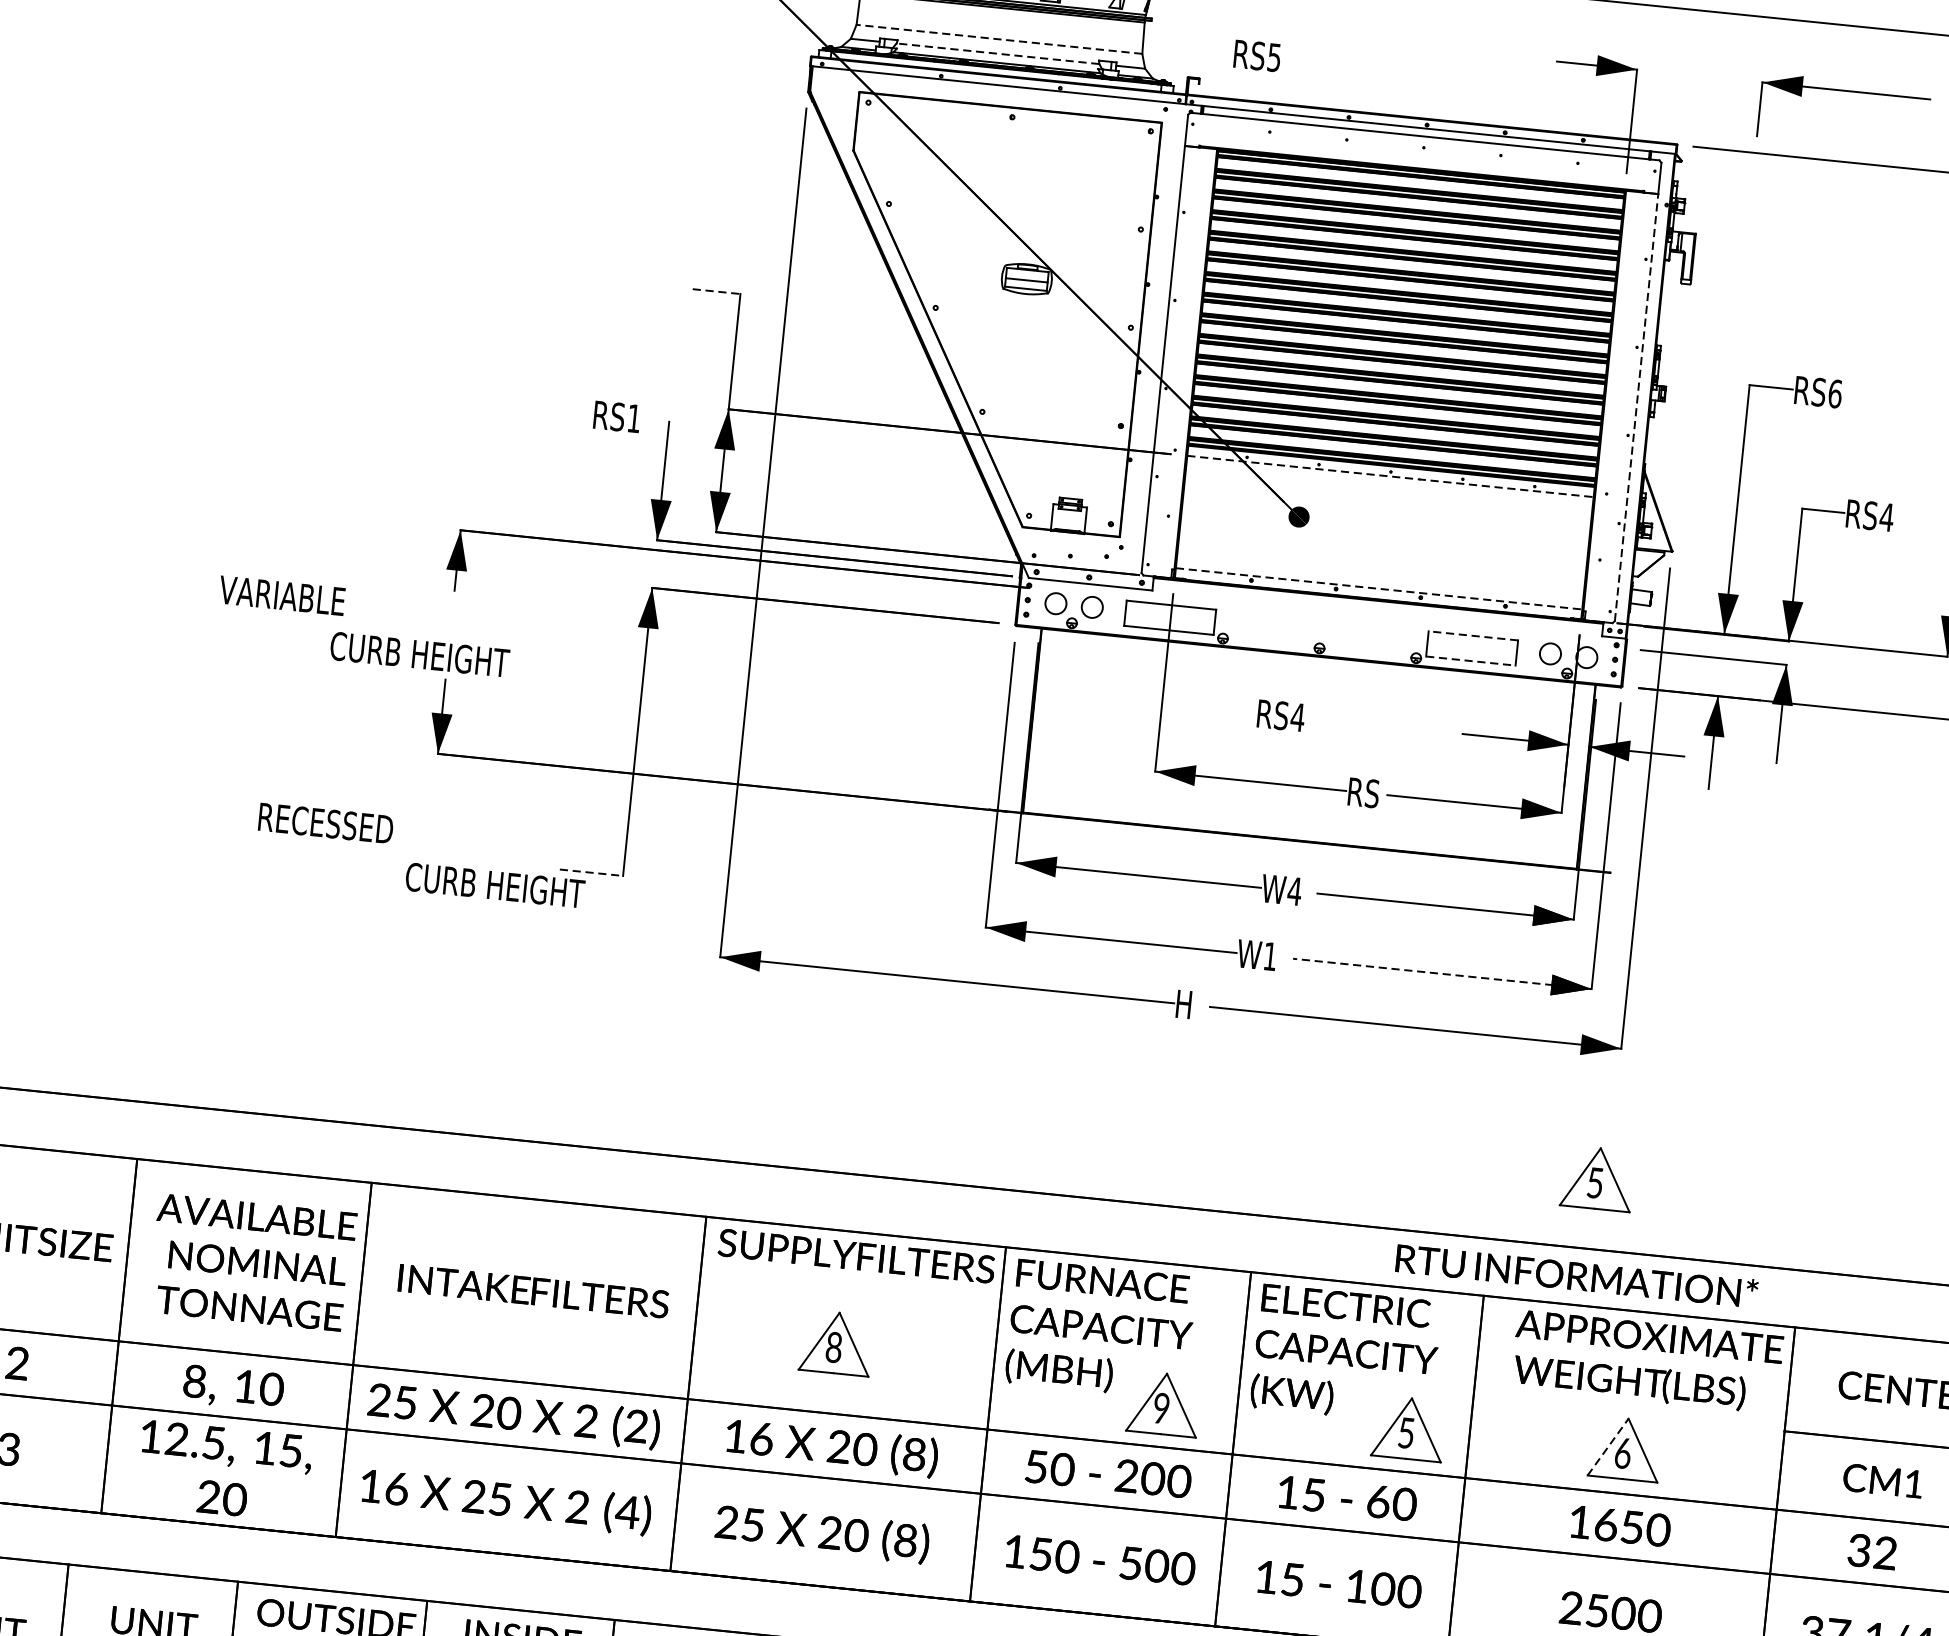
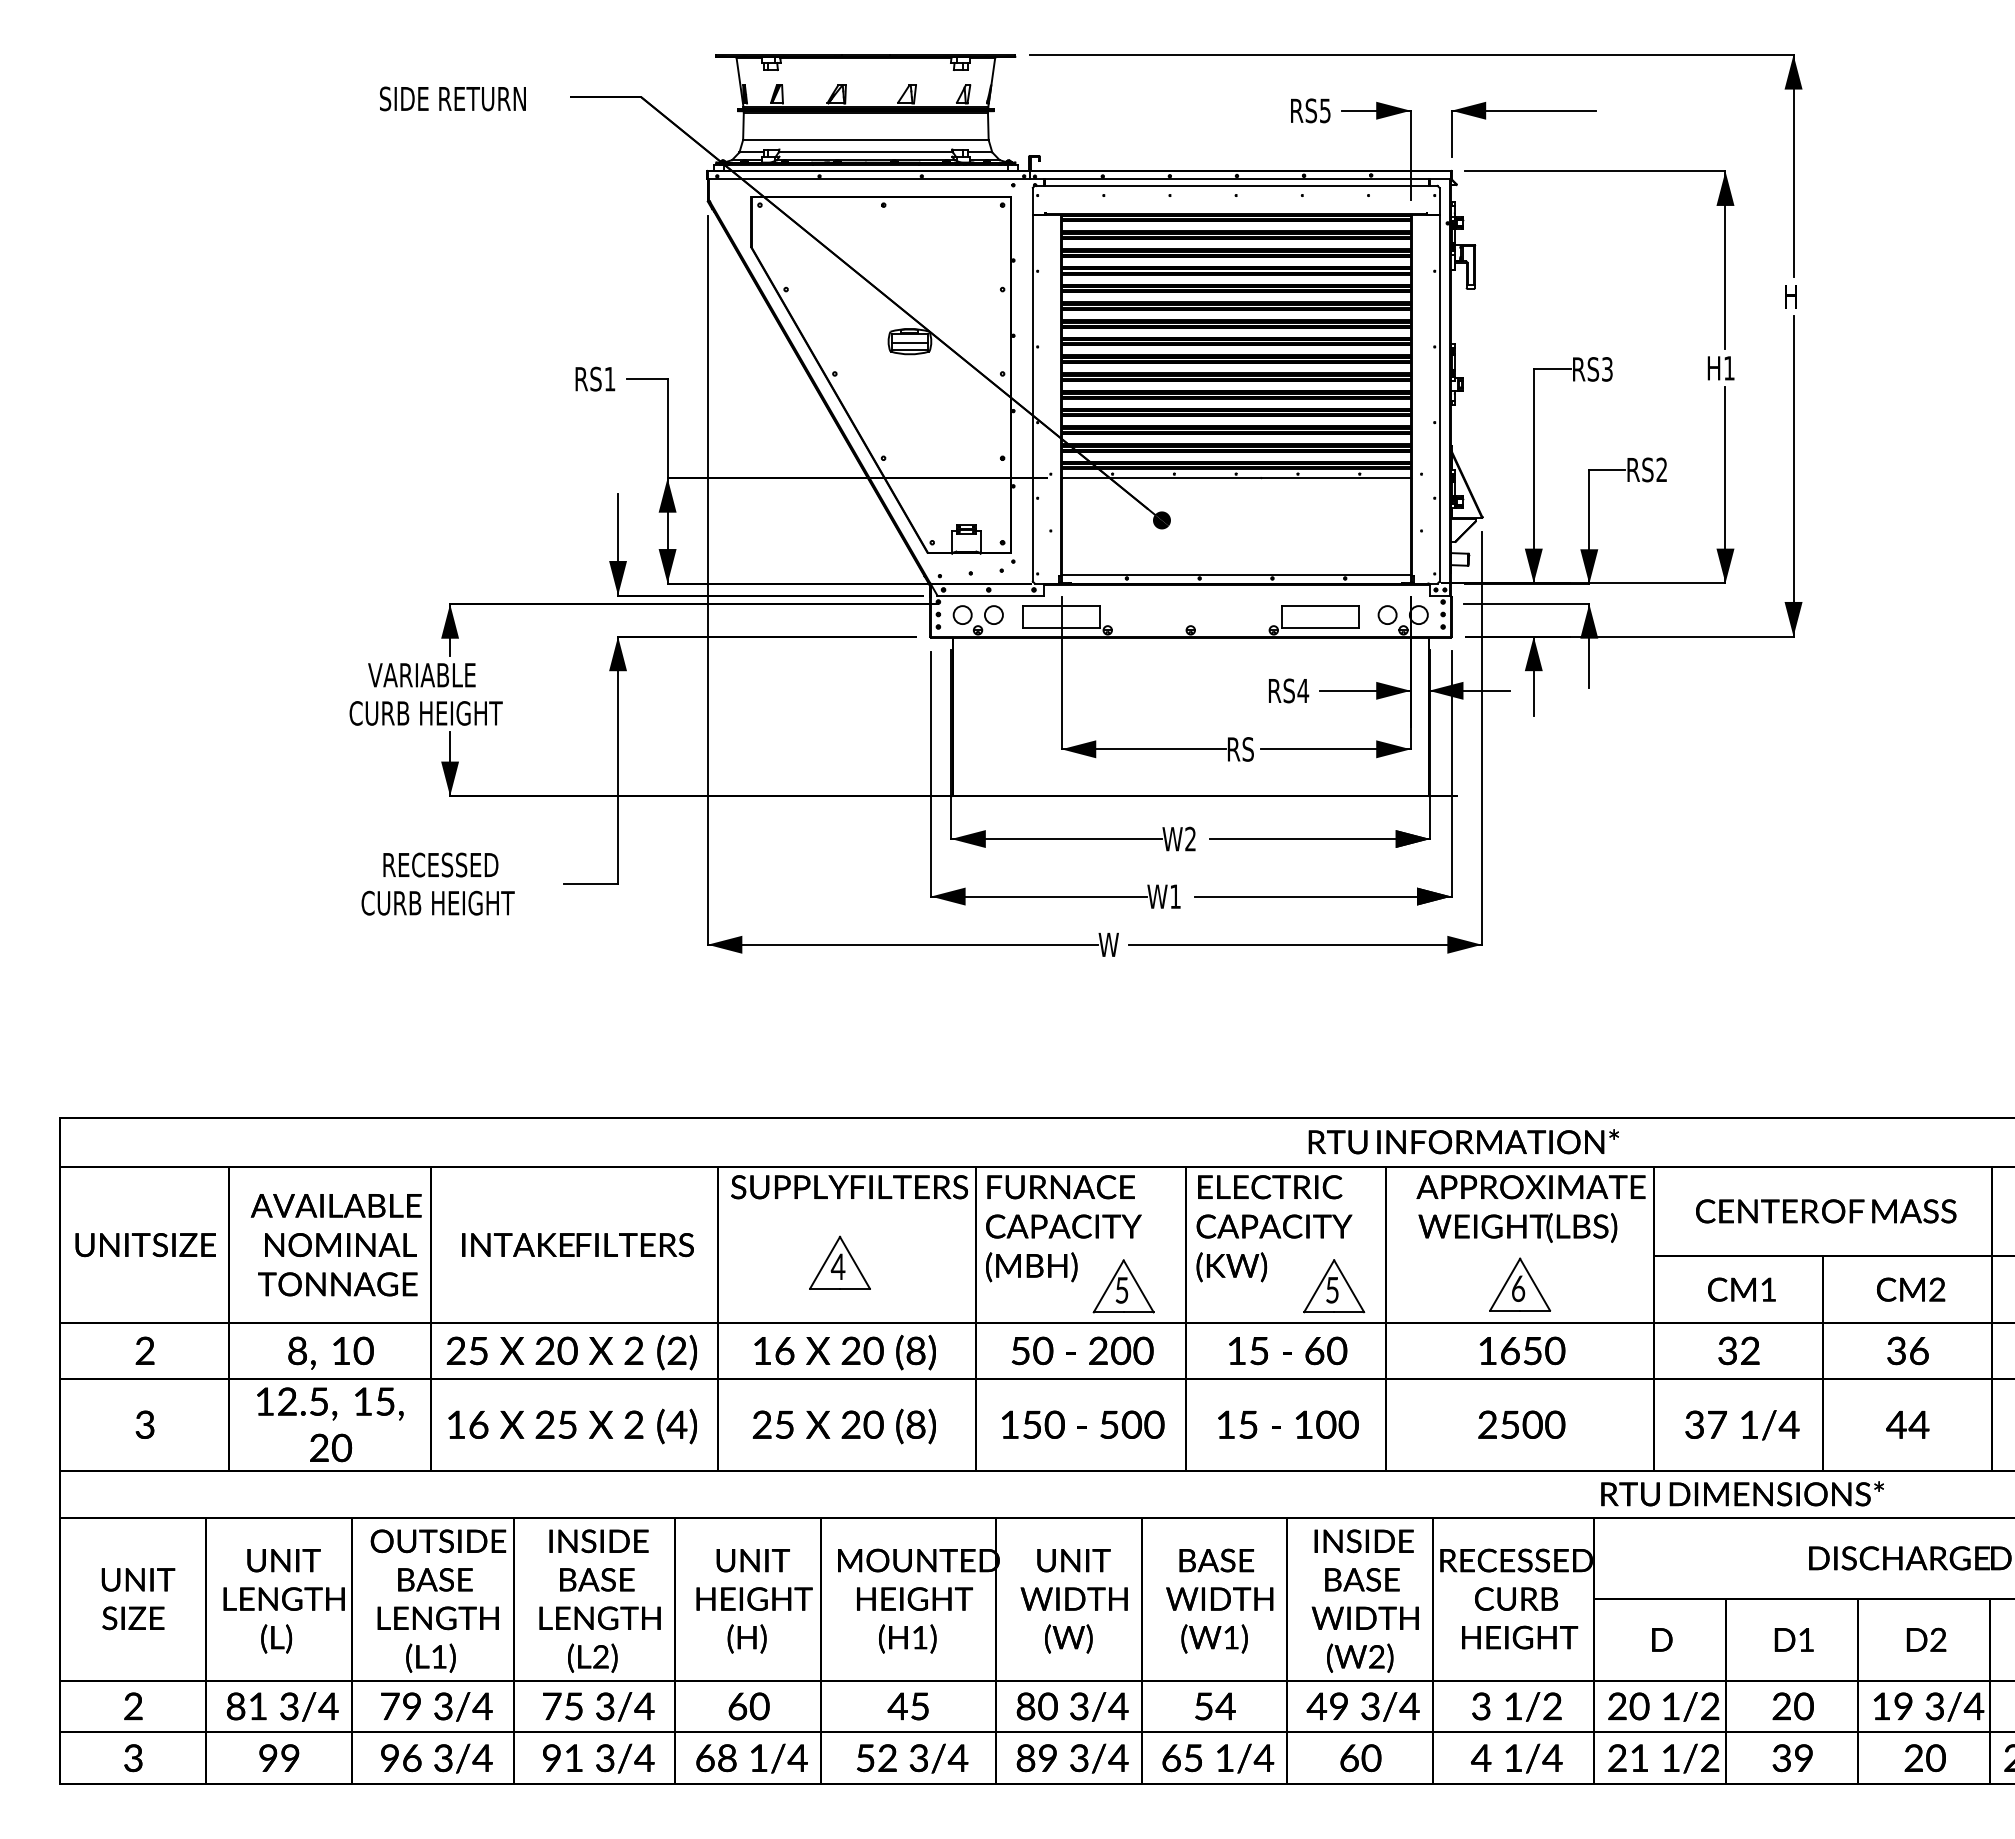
line: (998, 39) -> (865, 140), dashed -> solid
line: (997, 53) -> (865, 152), dashed -> solid
text: (1257, 55) -> (1310, 110), moved
part: (1846, 91) -> (1523, 111), moved
line: (716, 292) -> (647, 379), dashed -> solid
text: (1835, 394) -> (1607, 369), RS6 -> RS3
line: (1636, 406) -> (1439, 397), dashed -> solid
text: (617, 416) -> (595, 378), moved
line: (1390, 477) -> (1236, 478), dashed -> solid
text: (1886, 516) -> (1661, 469), RS4 -> RS2
line: (1379, 588) -> (1236, 574), dashed -> solid
text: (281, 596) -> (421, 675), moved
line: (1473, 635) -> (1320, 606), dashed -> solid
line: (1471, 661) -> (1321, 628), dashed -> solid
text: (1281, 715) -> (1289, 690), moved
text: (325, 822) -> (440, 864), moved
line: (592, 873) -> (591, 884), dashed -> solid
text: (494, 884) -> (437, 902), moved
text: (1294, 890) -> (1190, 838), W4 -> W2
line: (1441, 973) -> (1322, 896), dashed -> solid
text: (1186, 1004) -> (1108, 944), H -> W
part: (1598, 1178) -> (1473, 1057), removed
text: (833, 1346) -> (837, 1266), 8 -> 4
text: (1160, 1408) -> (1121, 1290), 9 -> 5
line: (1608, 1446) -> (1505, 1284), dashed -> solid

